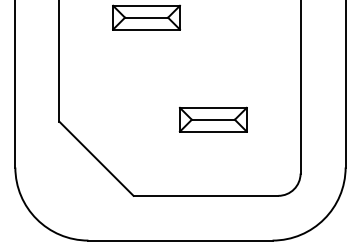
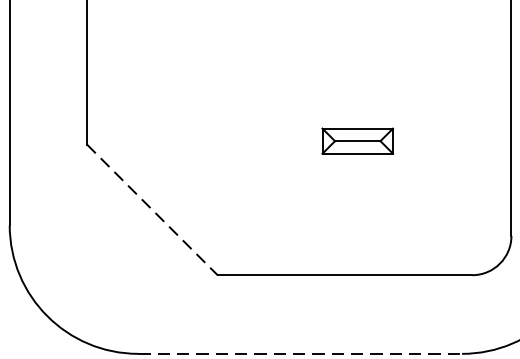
part: (212, 119) -> (356, 140), size x0.6
line: (96, 159) -> (152, 211), solid -> dashed
line: (180, 240) -> (300, 353), solid -> dashed

